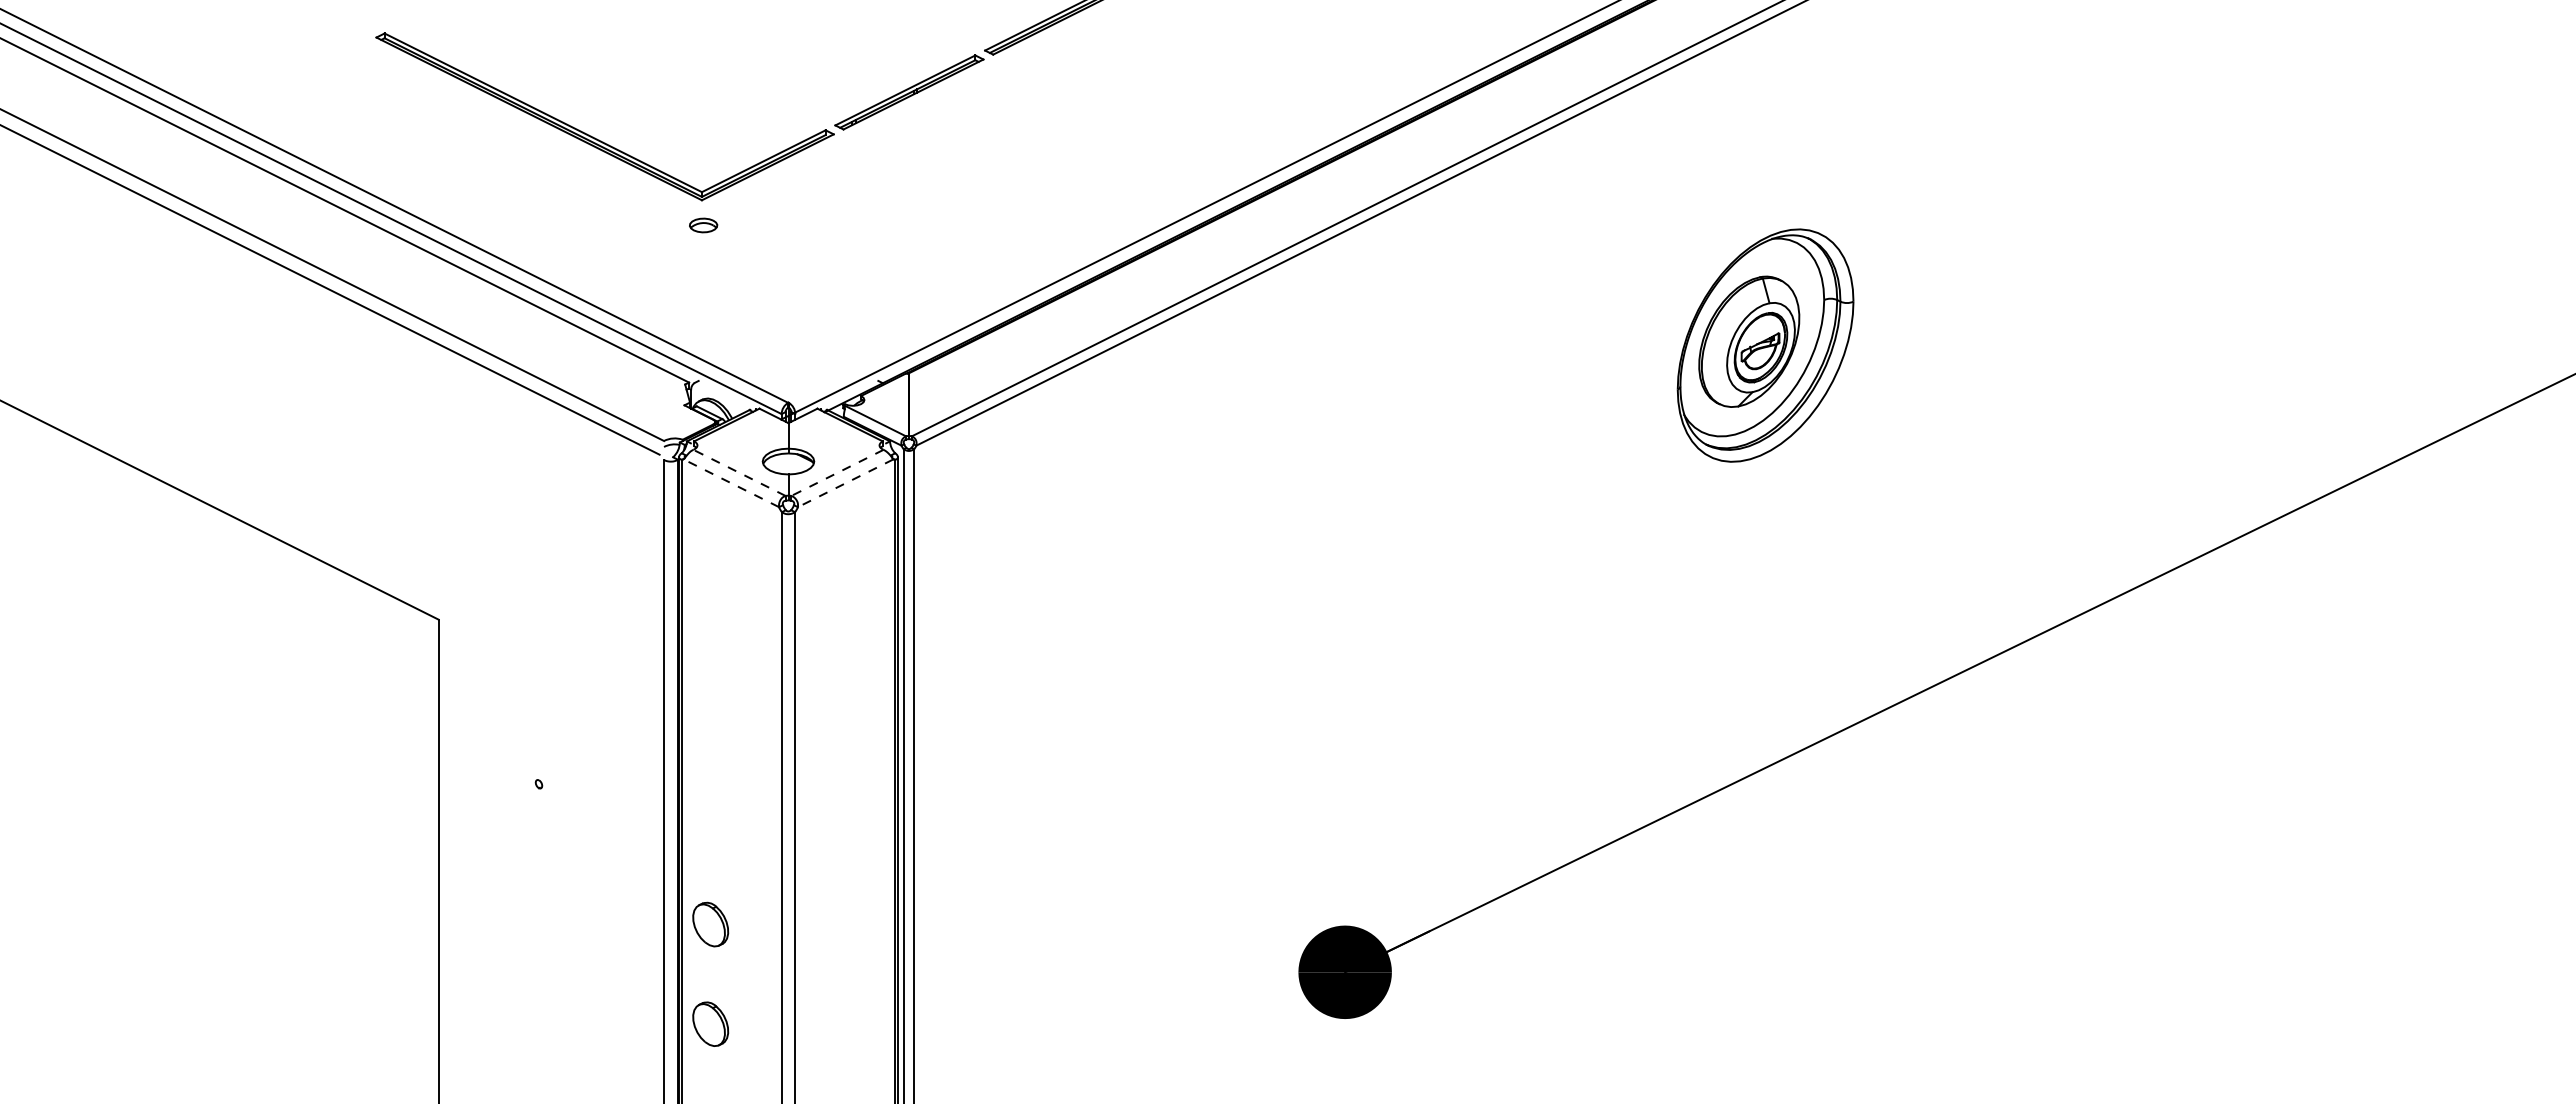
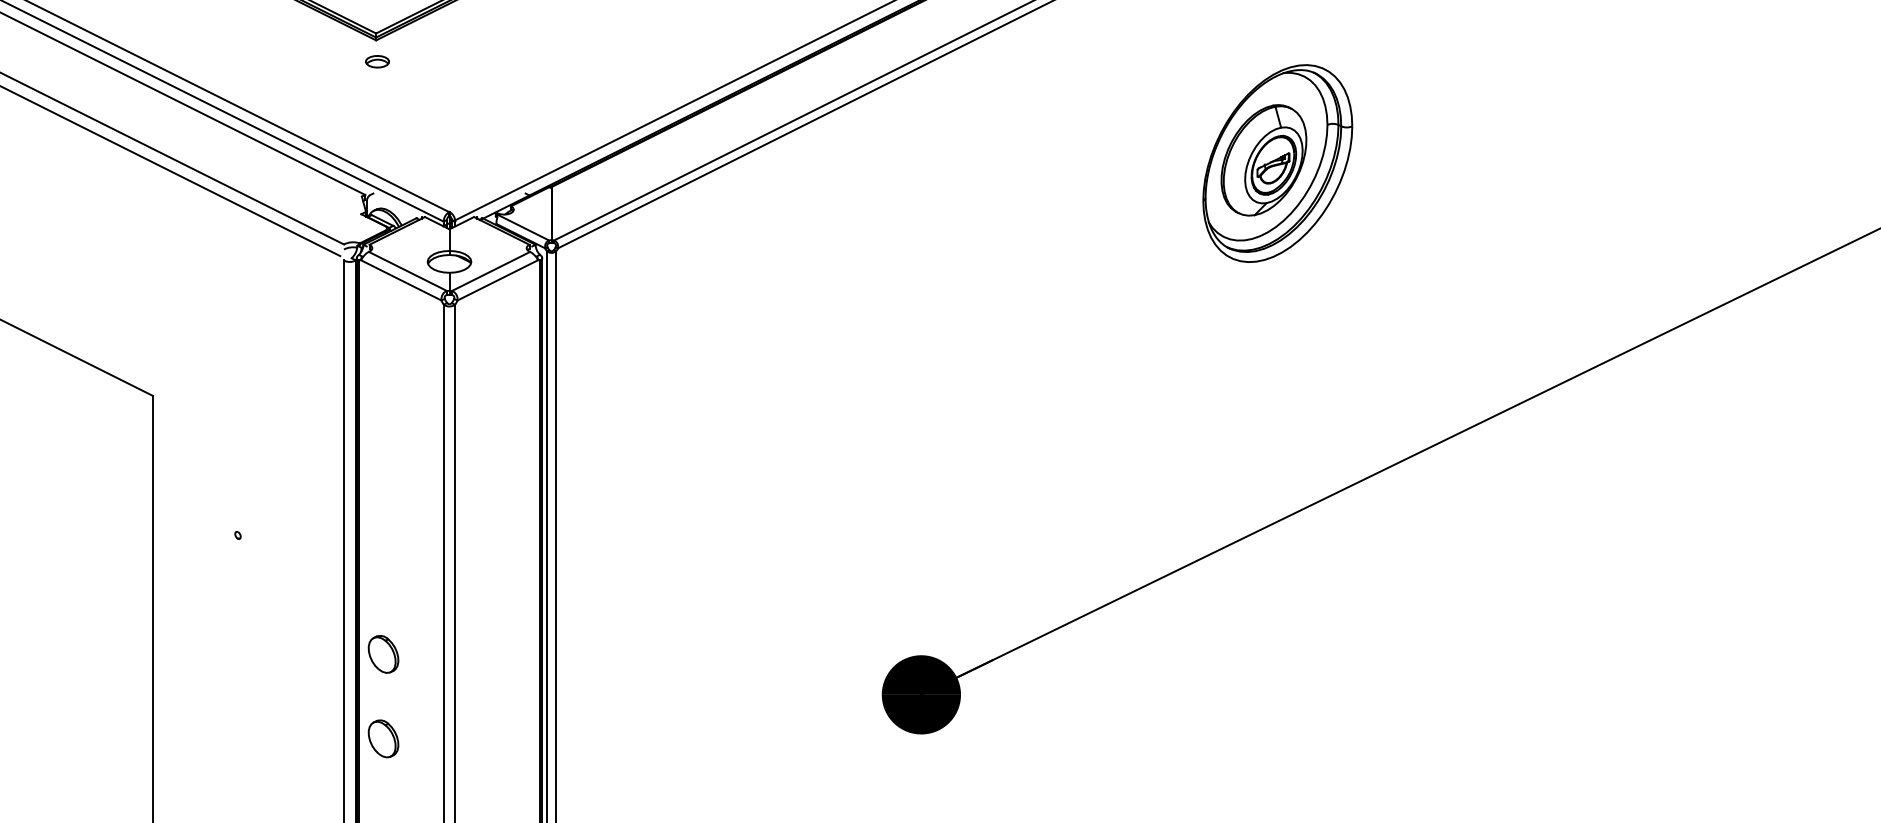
line: (739, 472) -> (407, 271), dashed -> solid
line: (837, 472) -> (491, 271), dashed -> solid
line: (730, 483) -> (400, 280), dashed -> solid
line: (845, 483) -> (497, 280), dashed -> solid

